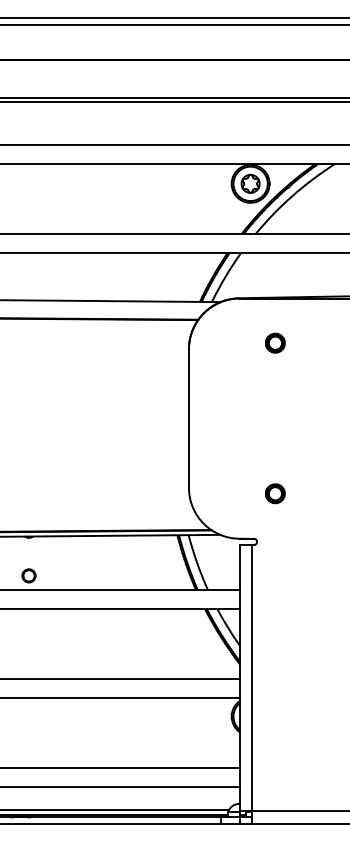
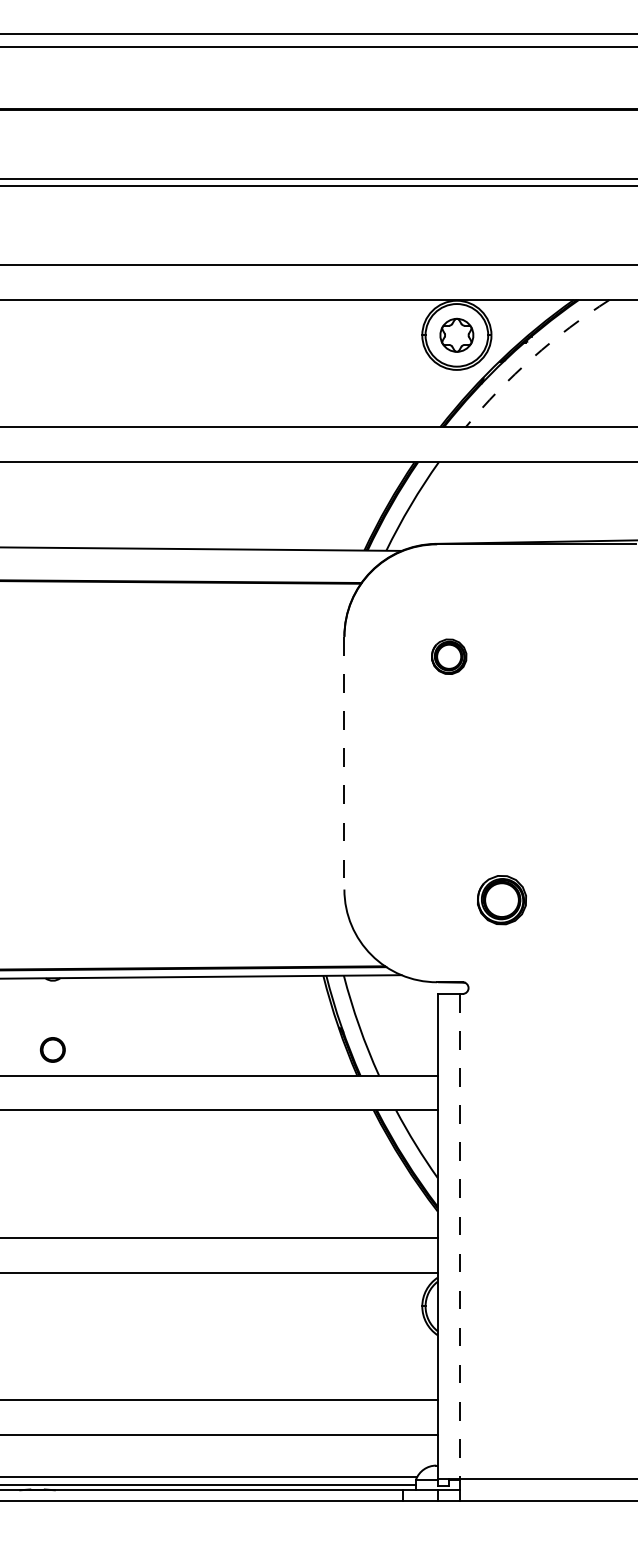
arc: (292, 196) -> (533, 358), solid -> dashed
part: (275, 342) -> (449, 655), moved
line: (188, 419) -> (343, 764), solid -> dashed
part: (275, 493) -> (502, 899), size x1.4
line: (252, 678) -> (460, 1237), solid -> dashed

